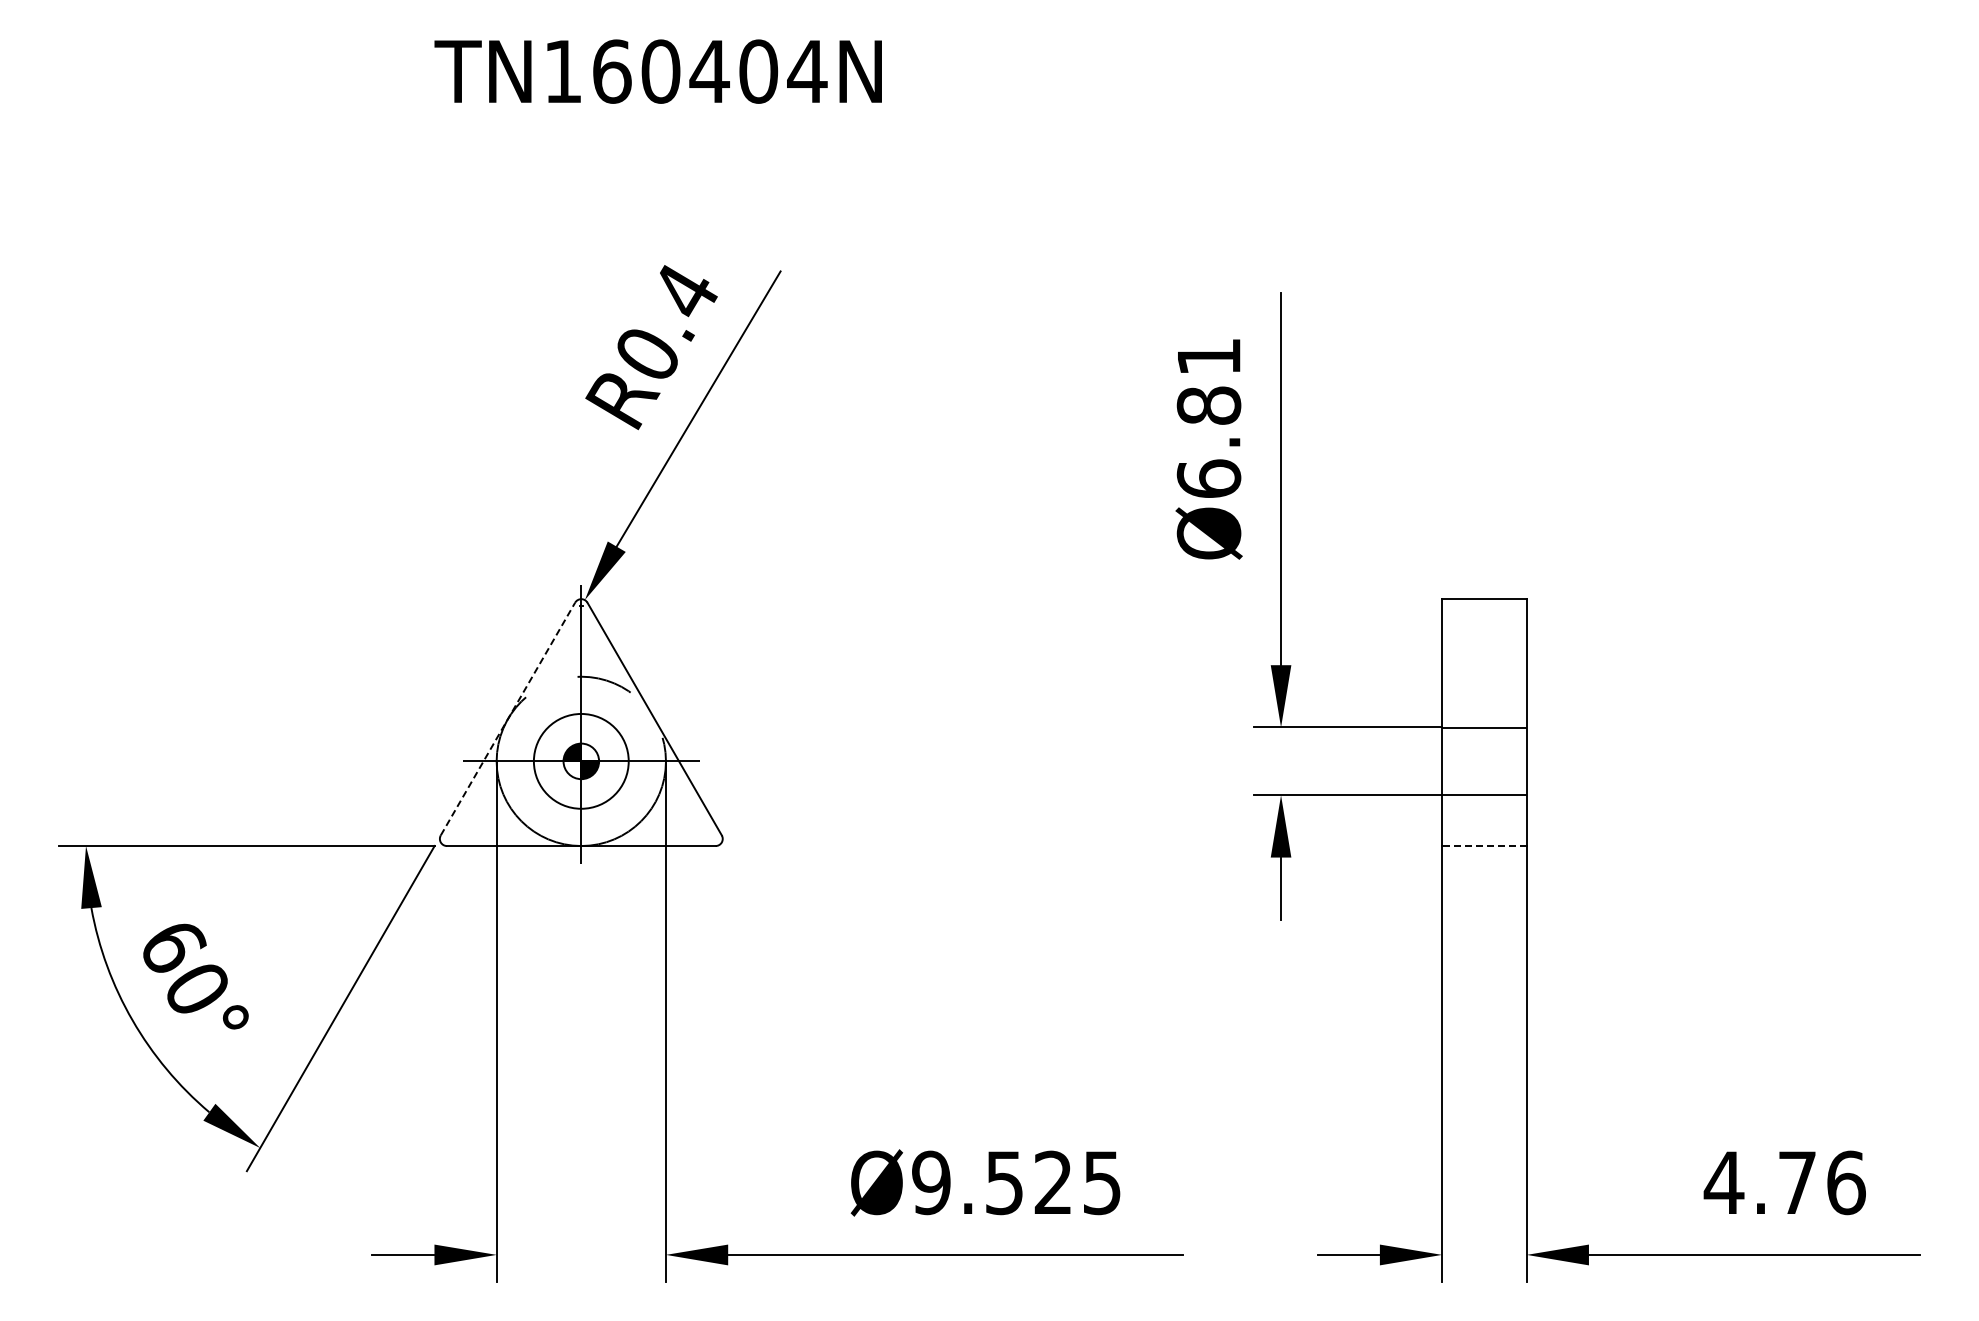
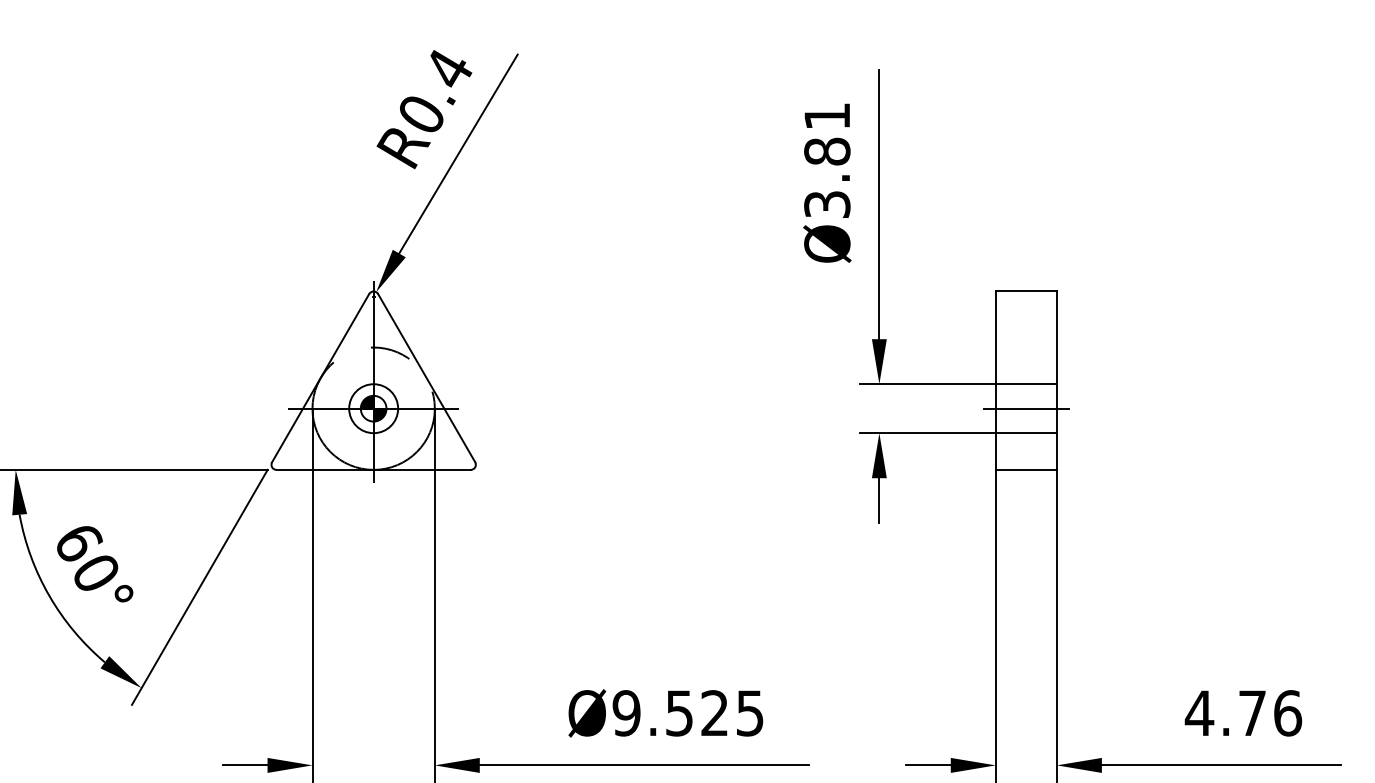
text: (1208, 478) -> (826, 204), Ø6.81 -> Ø3.81
line: (508, 718) -> (321, 377), dashed -> solid
circle: (581, 761) -> (373, 408), size x0.71
line: (1484, 761) -> (1026, 408), added
line: (1483, 846) -> (1025, 470), dashed -> solid

